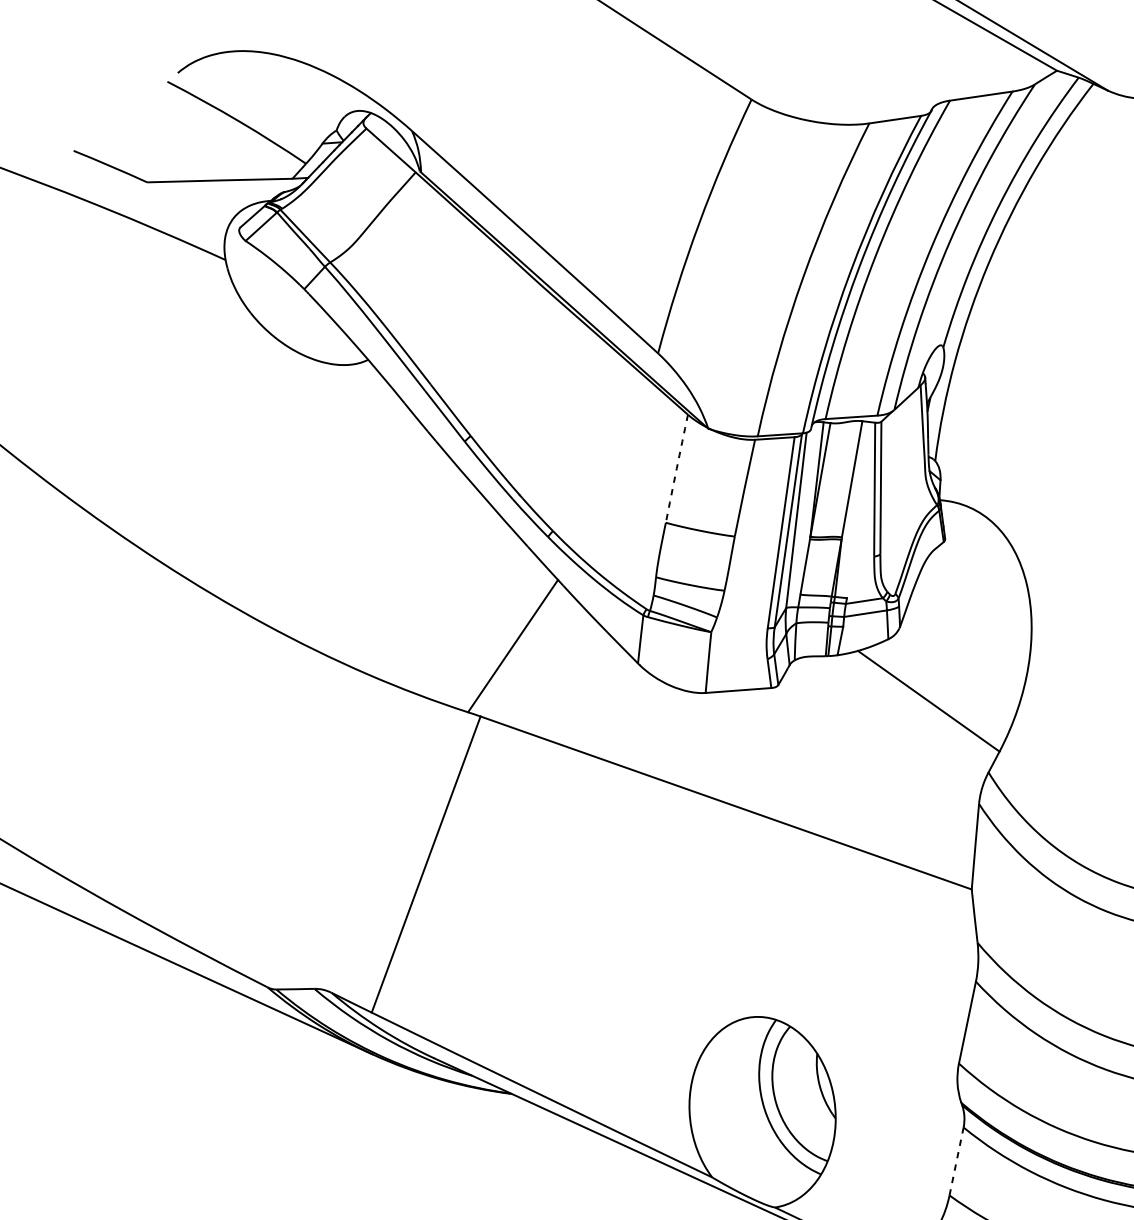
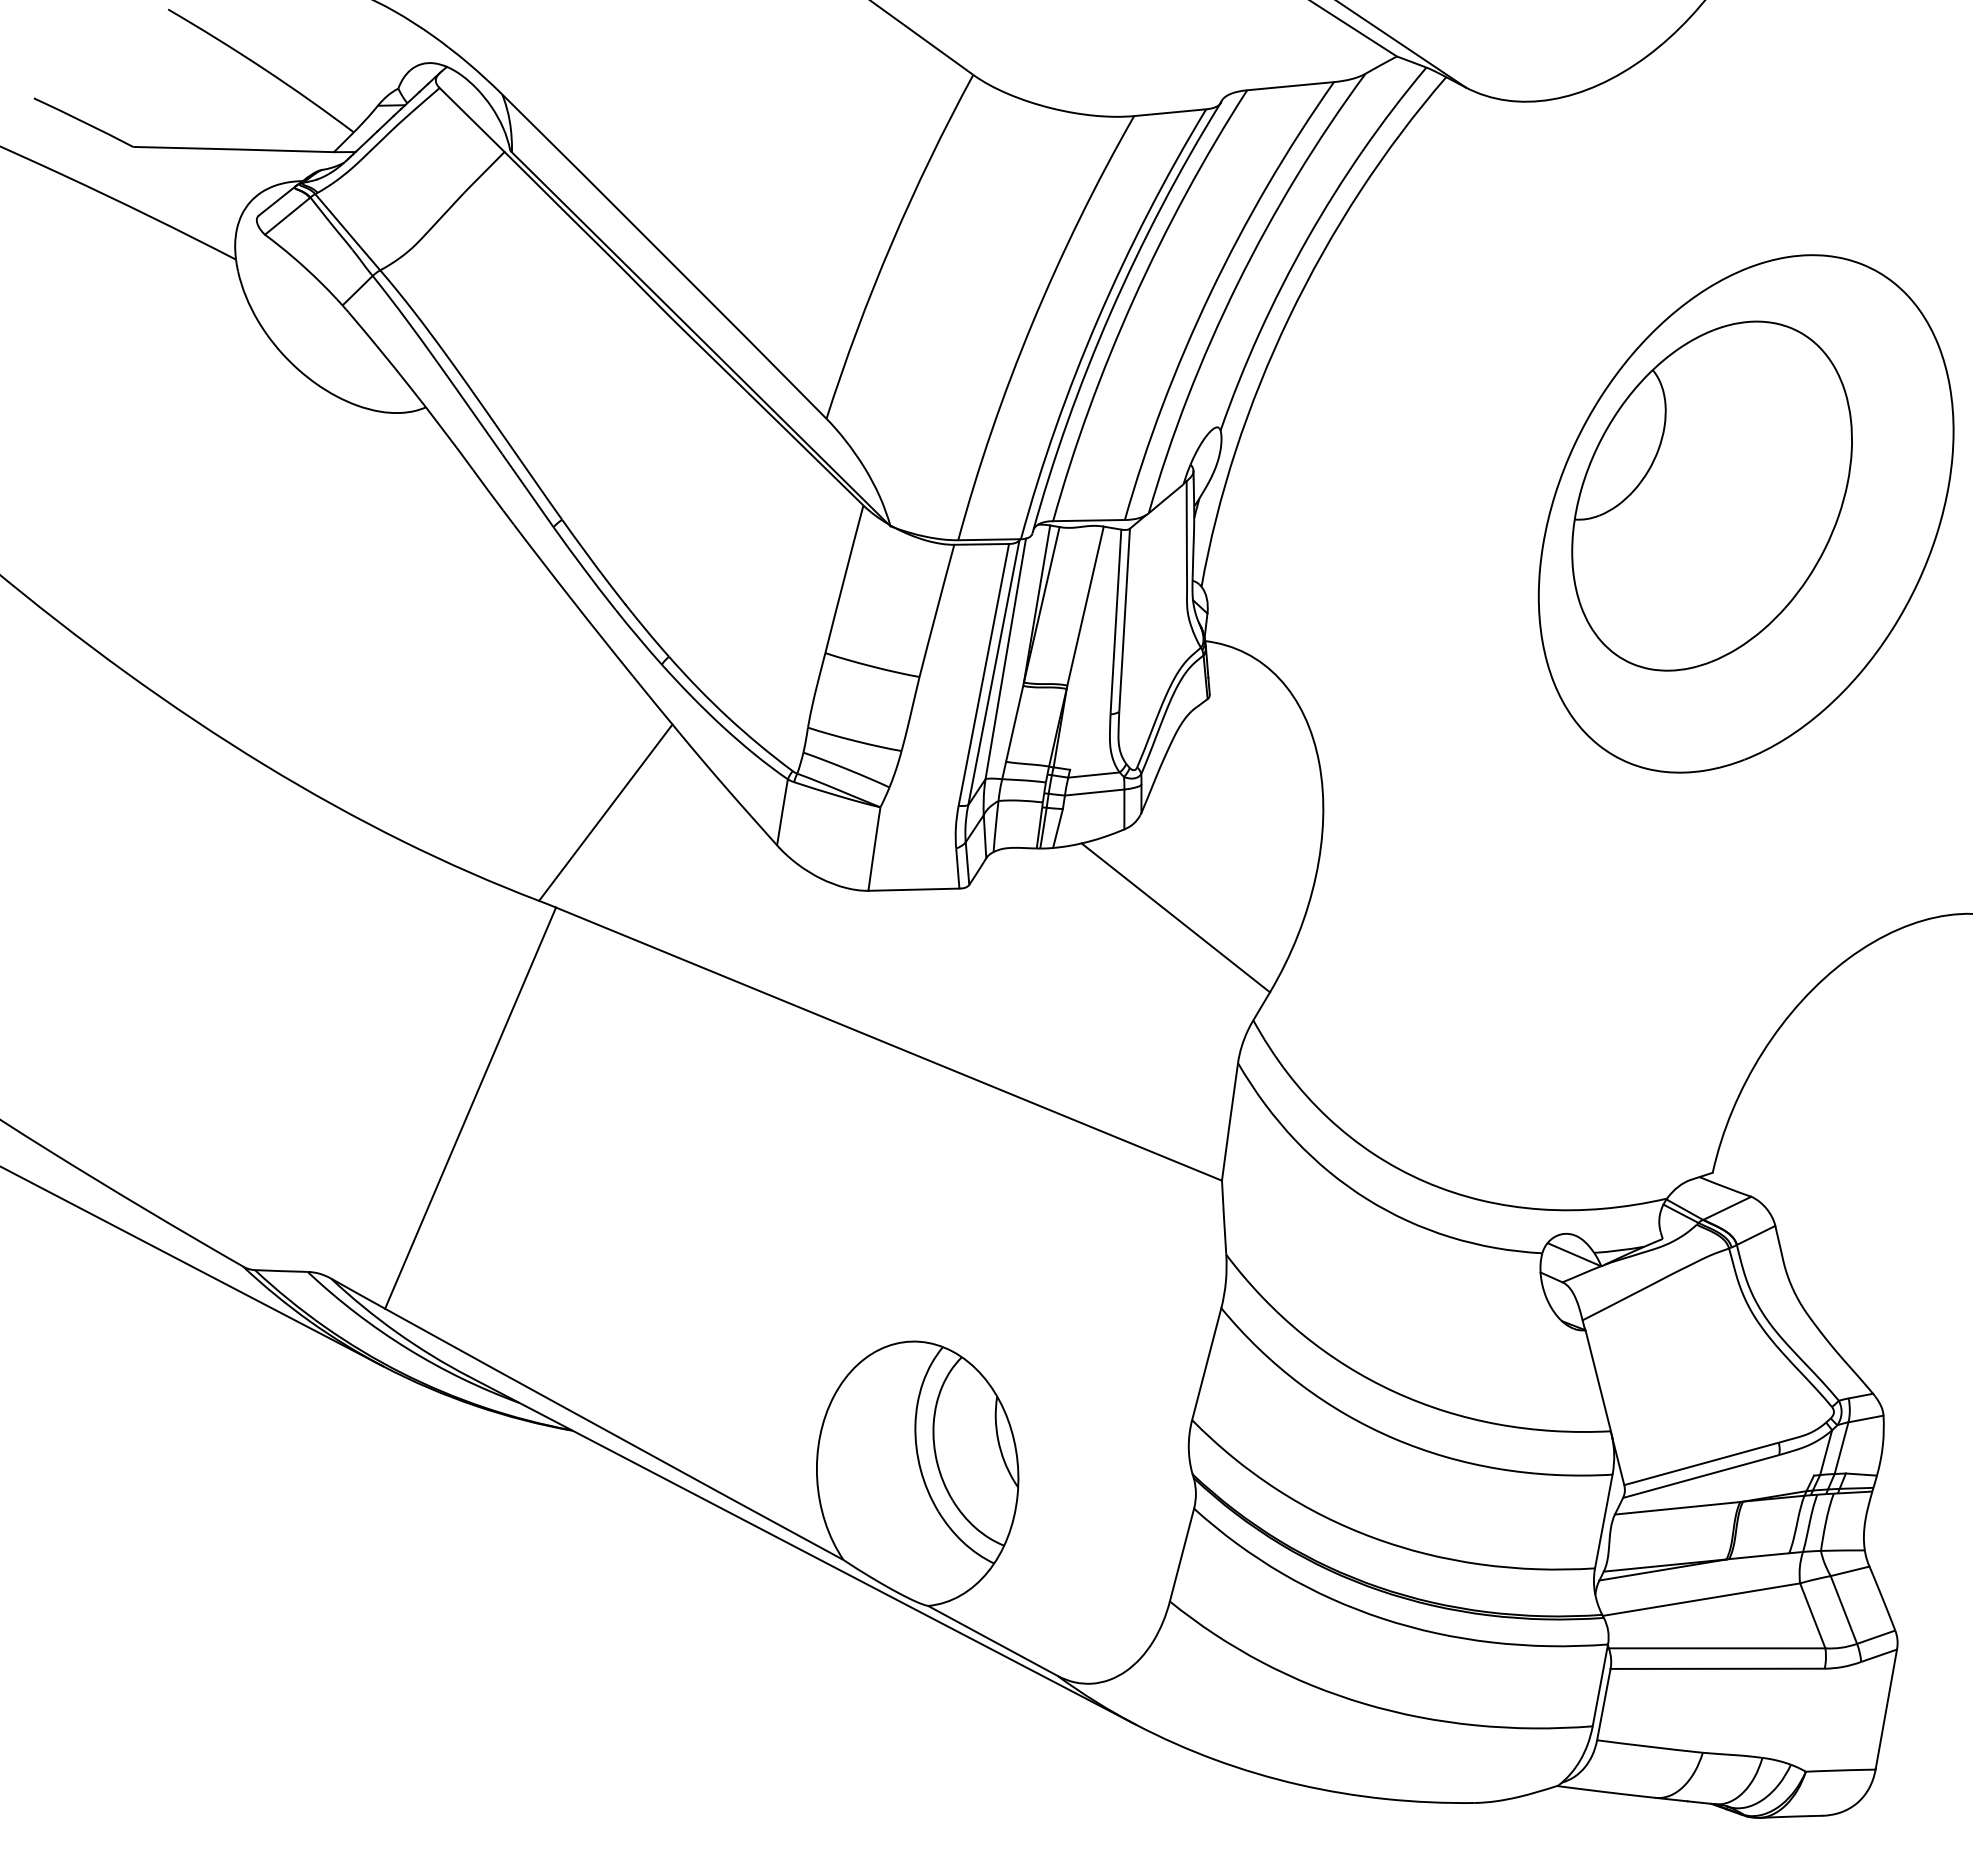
arc: (676, 468) -> (844, 579), dashed -> solid
line: (956, 1161) -> (1182, 1555), dashed -> solid

